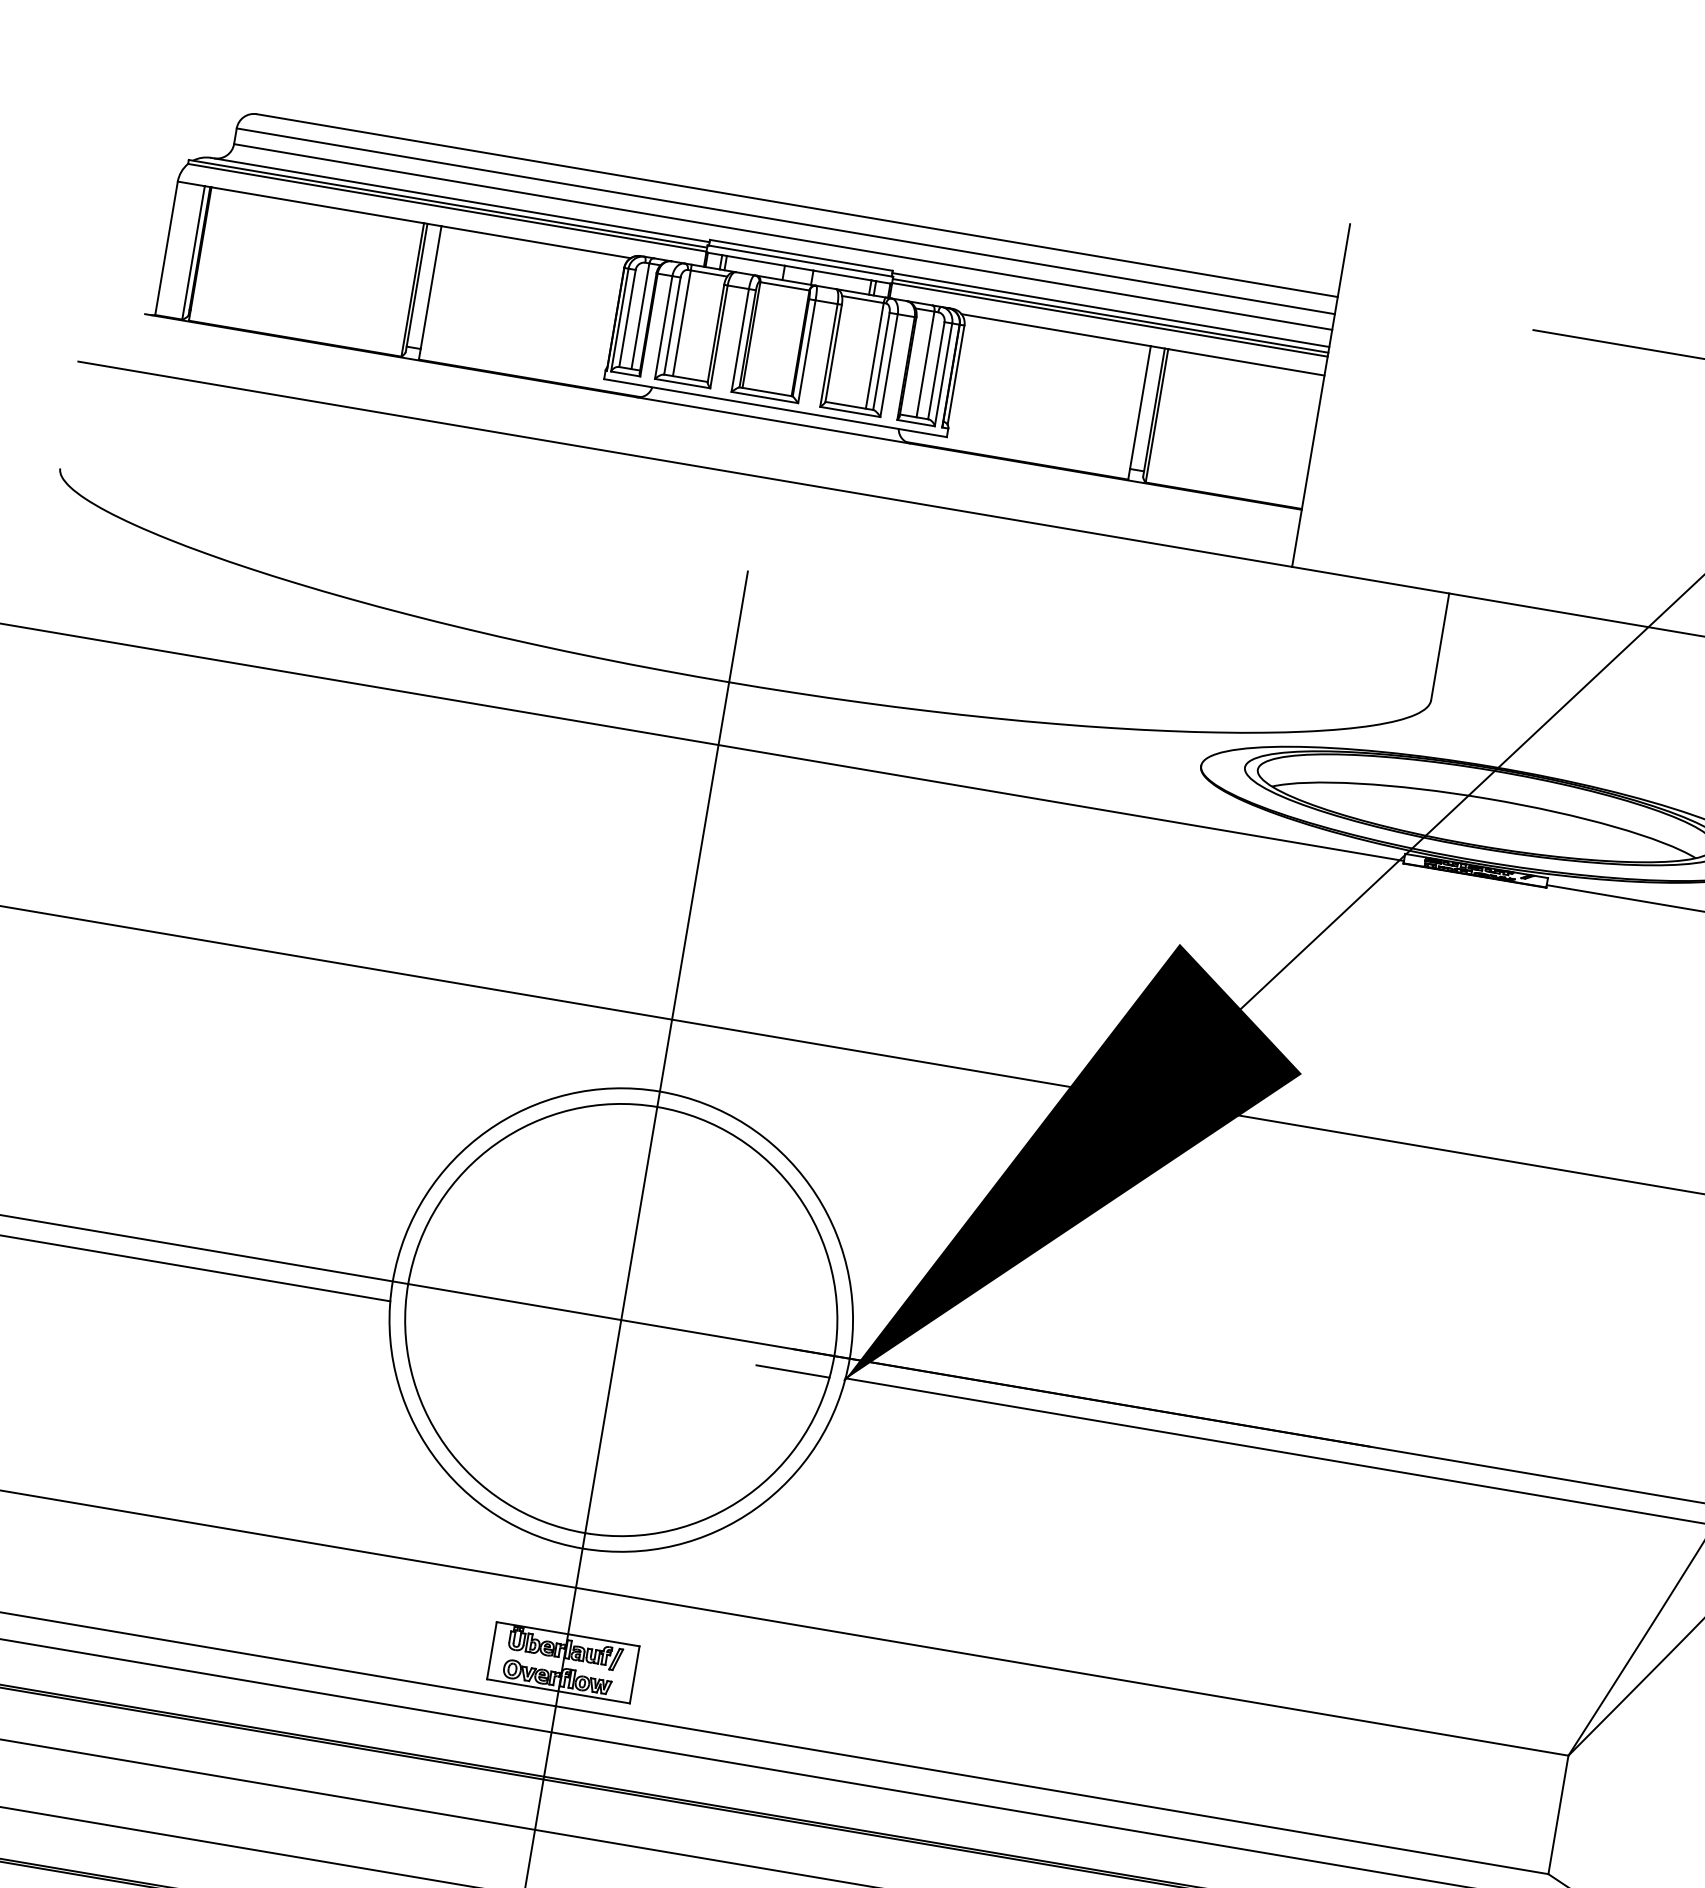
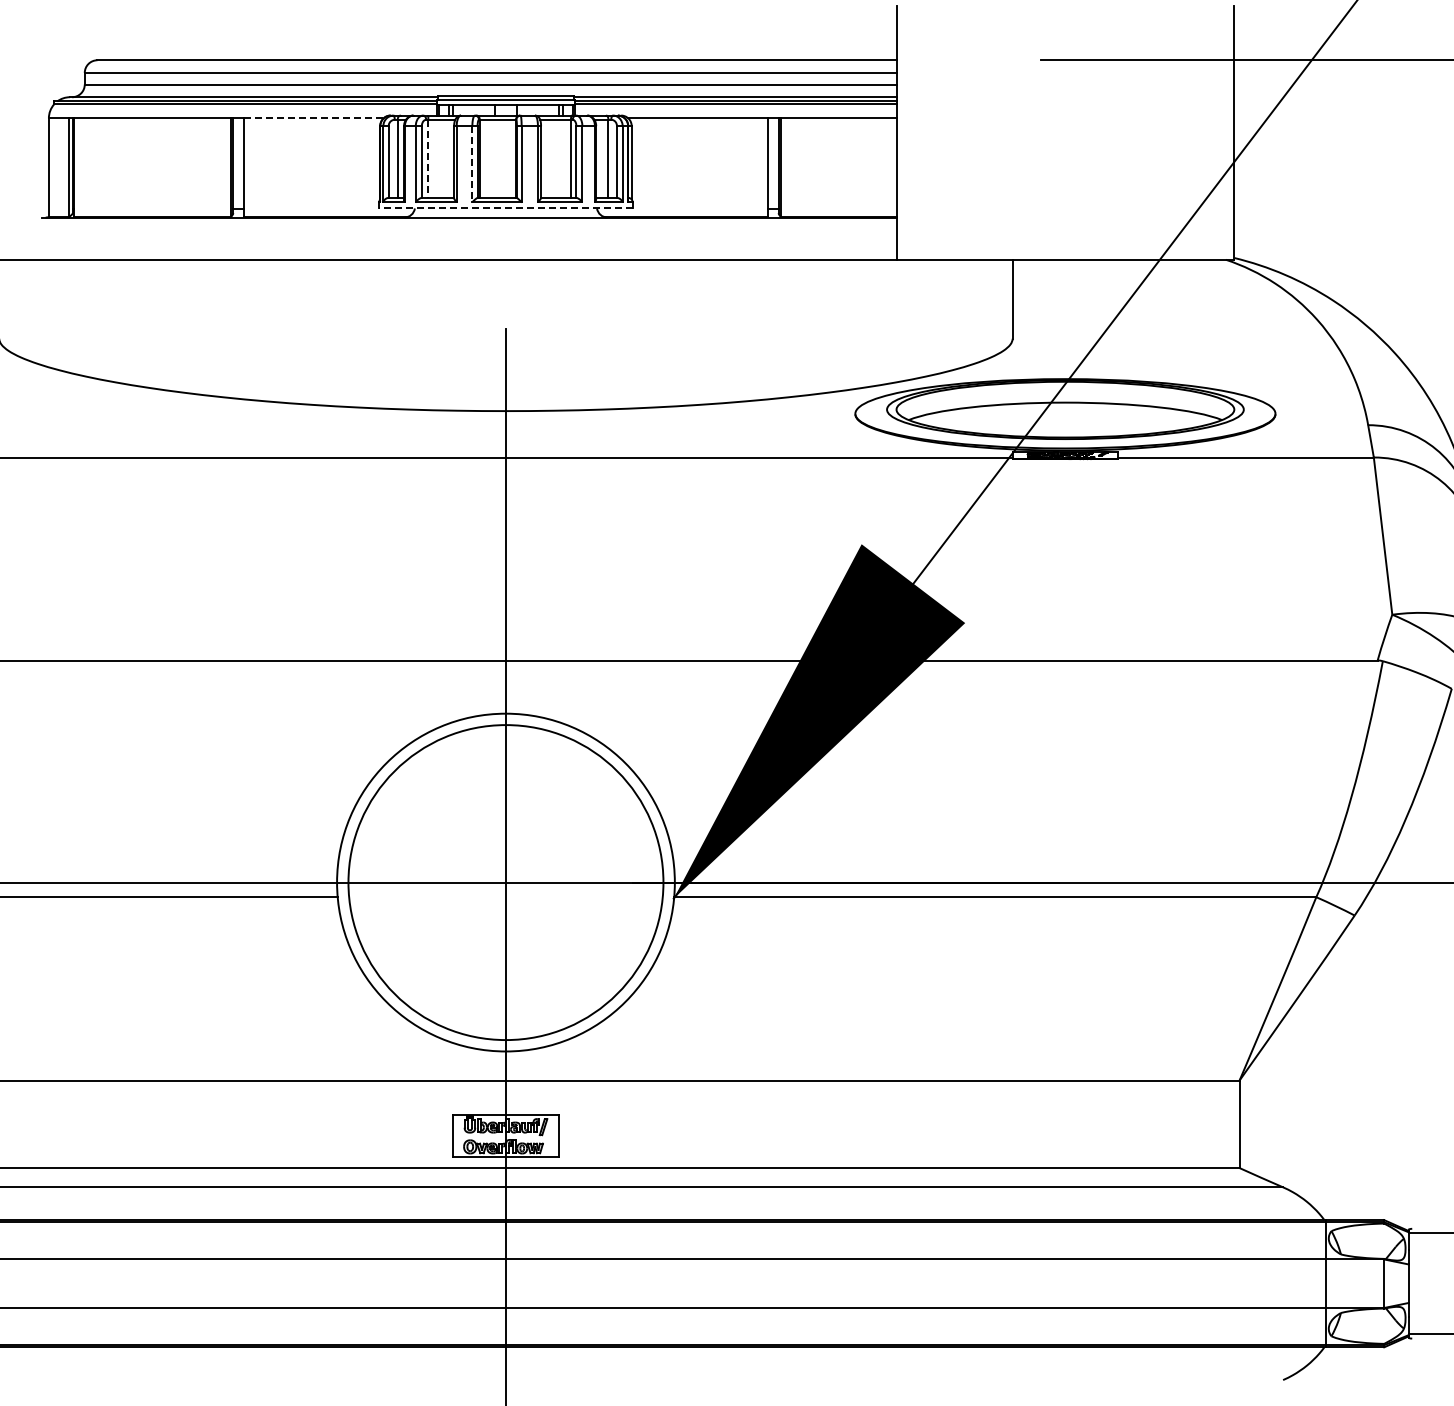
line: (535, 242) -> (313, 118), solid -> dashed
line: (681, 324) -> (428, 159), solid -> dashed
line: (740, 340) -> (472, 164), solid -> dashed
line: (774, 408) -> (505, 208), solid -> dashed
line: (792, 1371) -> (635, 898), removed

